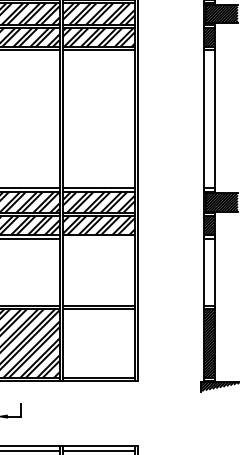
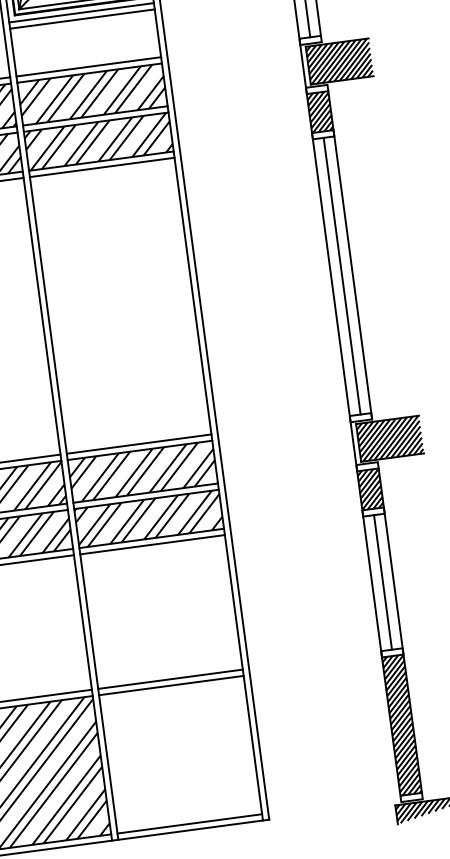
line: (209, 119) -> (342, 276), added
line: (98, 238) -> (151, 544), added
line: (209, 271) -> (383, 581), added

